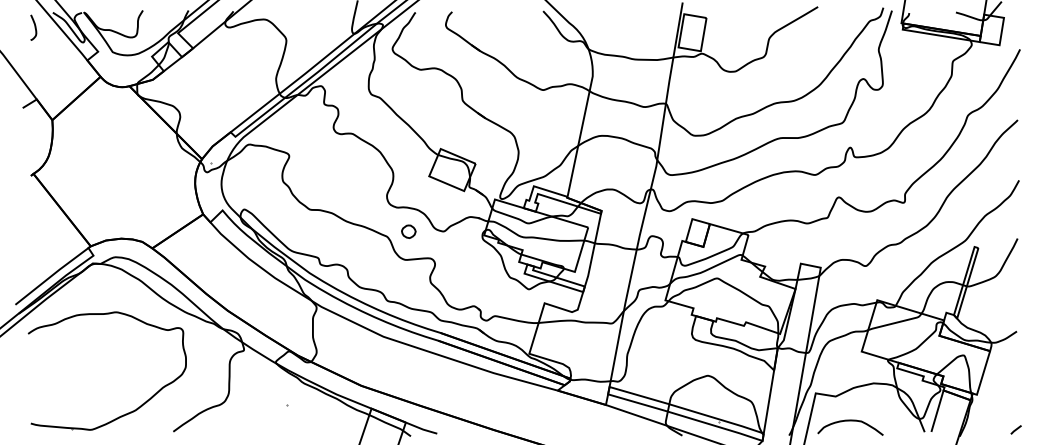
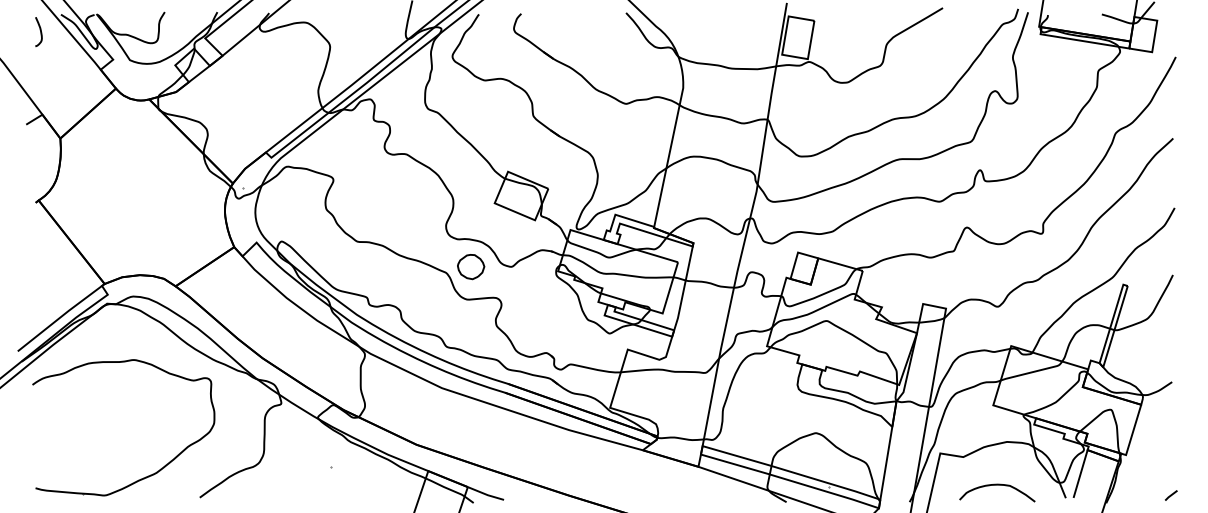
part: (409, 232) -> (471, 267), size x1.67
curve: (850, 421) -> (997, 485), moved

